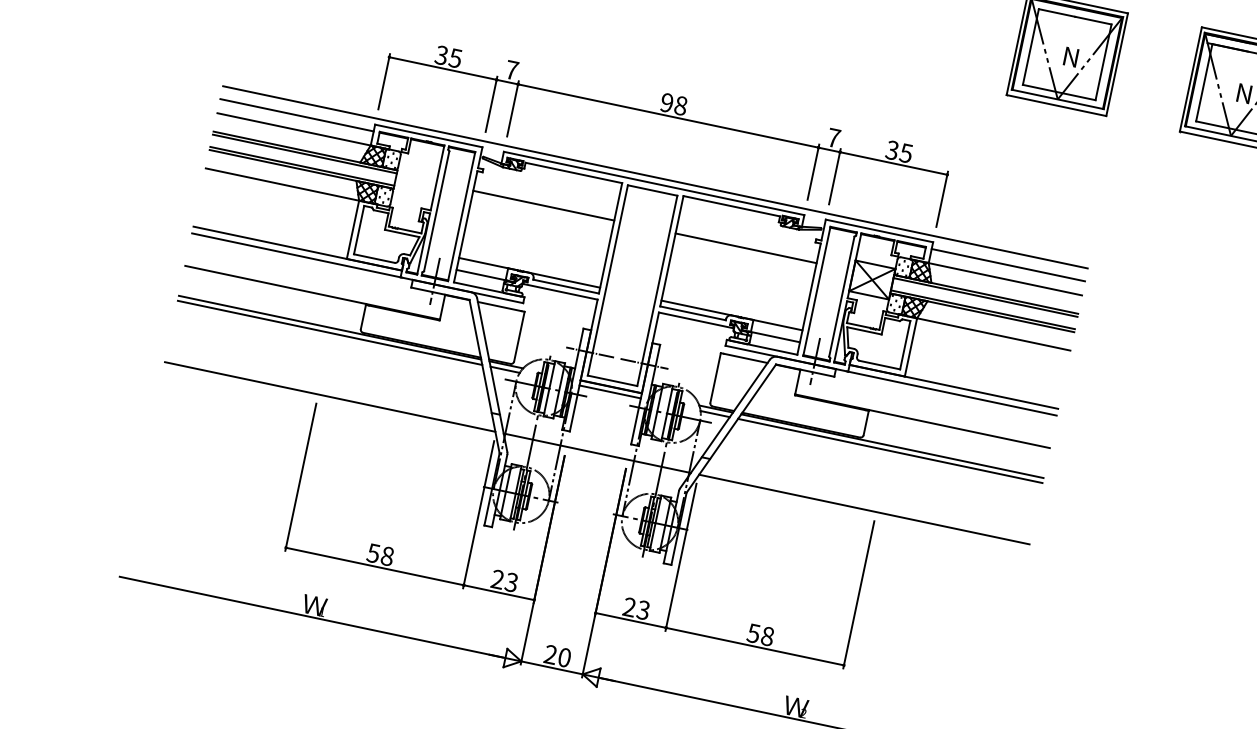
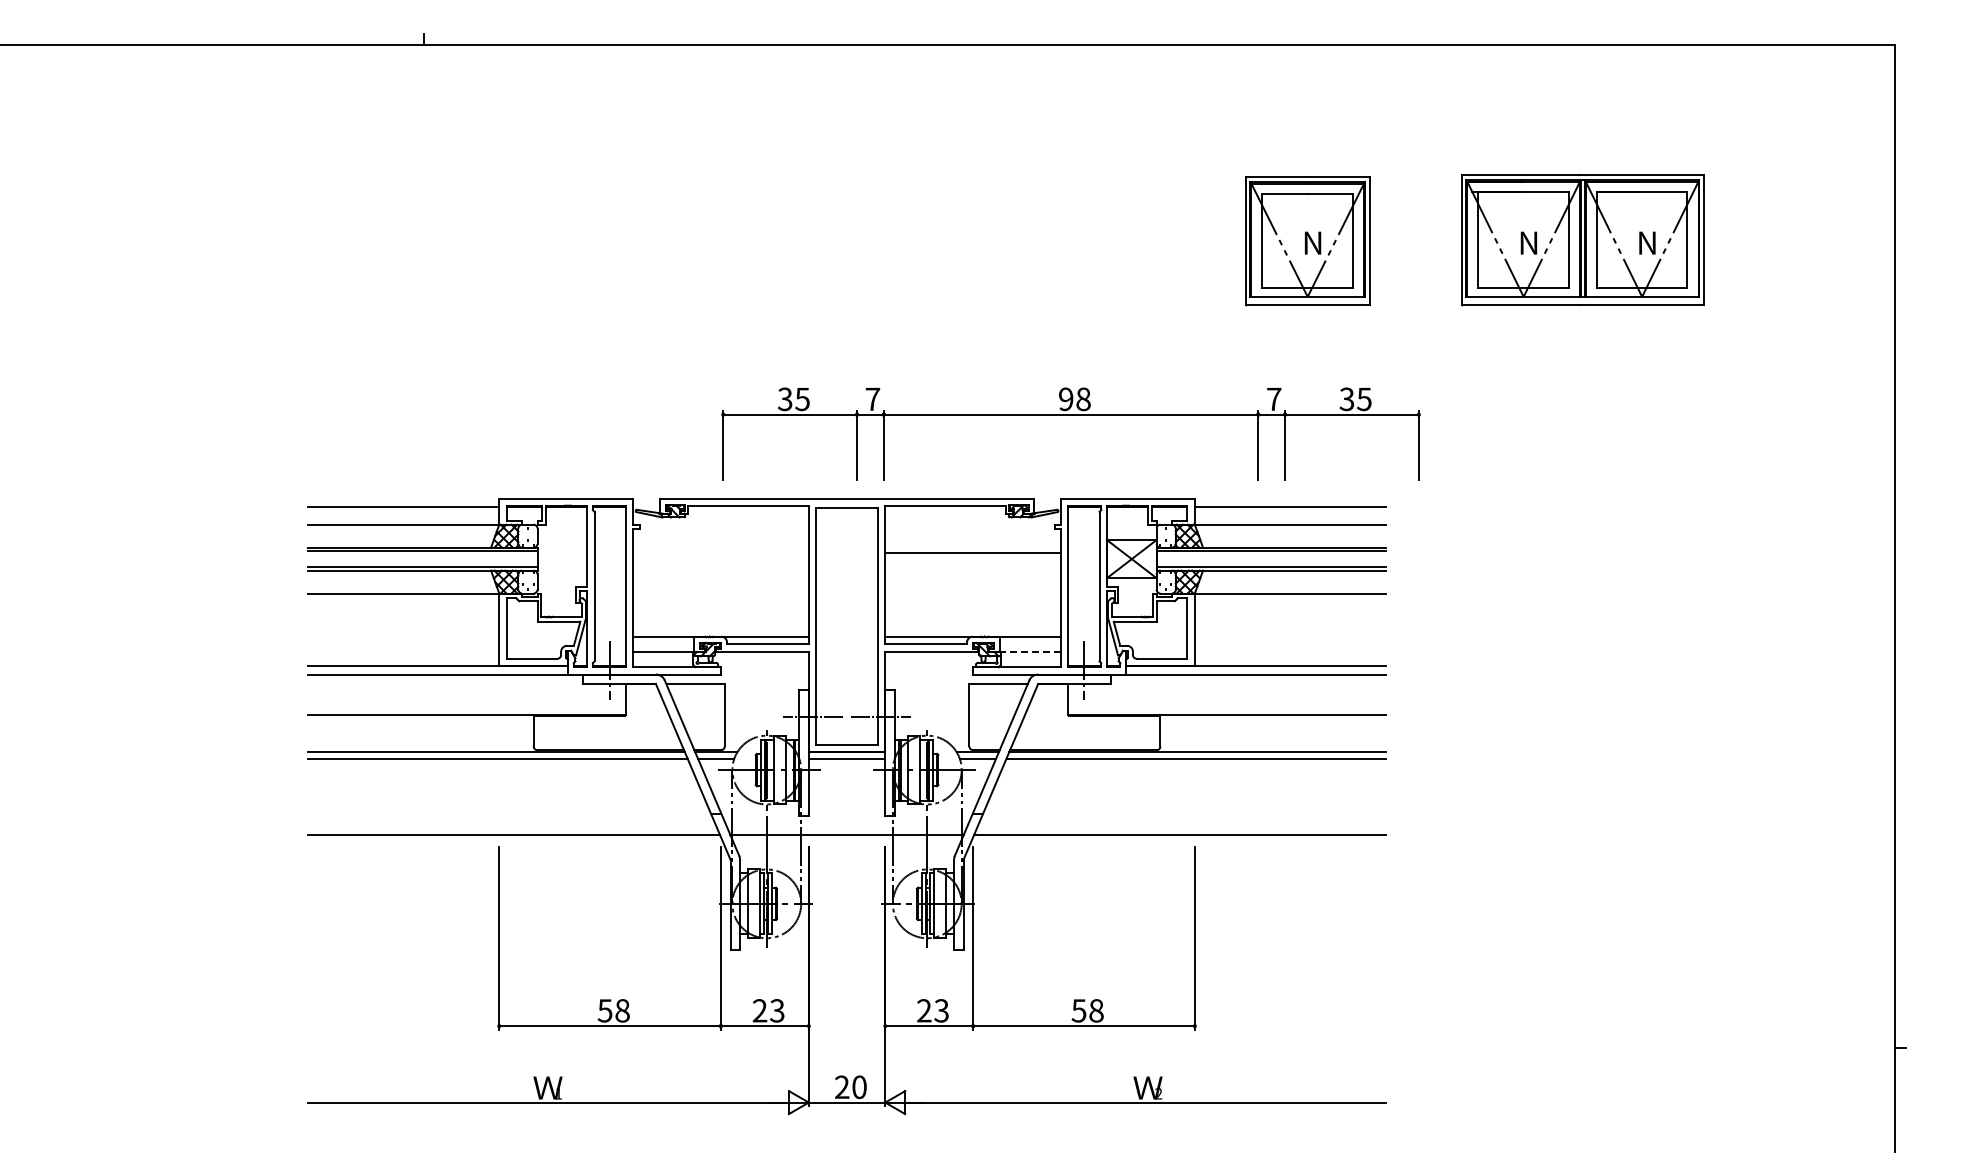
part: (667, 116) -> (1070, 415), moved
line: (654, 177) -> (846, 491), removed
line: (543, 206) -> (720, 553), removed
line: (774, 336) -> (1029, 651), solid -> dashed

